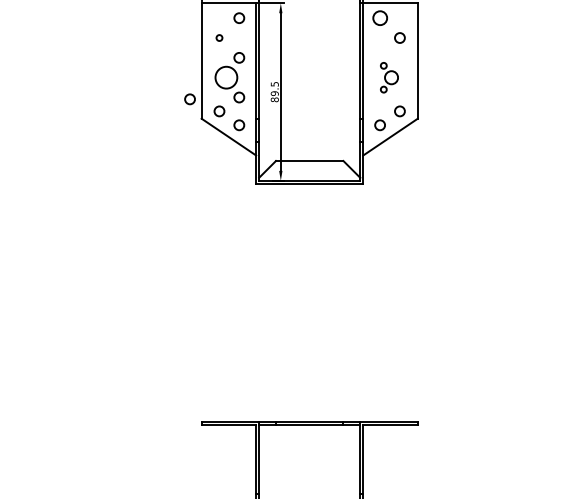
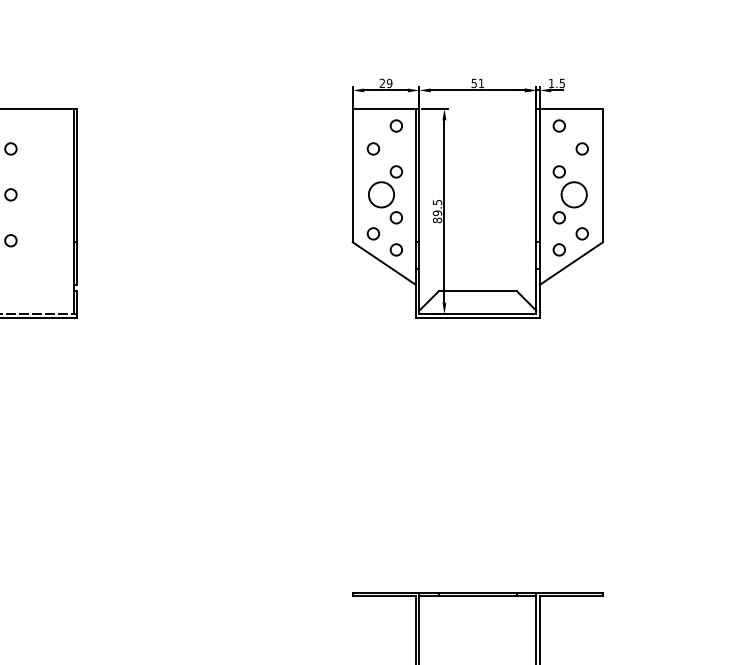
circle: (379, 17) -> (558, 125), size x0.71
circle: (219, 37) -> (373, 148), size x1.67
part: (388, 77) -> (569, 194), size x1.67
circle: (189, 98) -> (338, 219), removed

